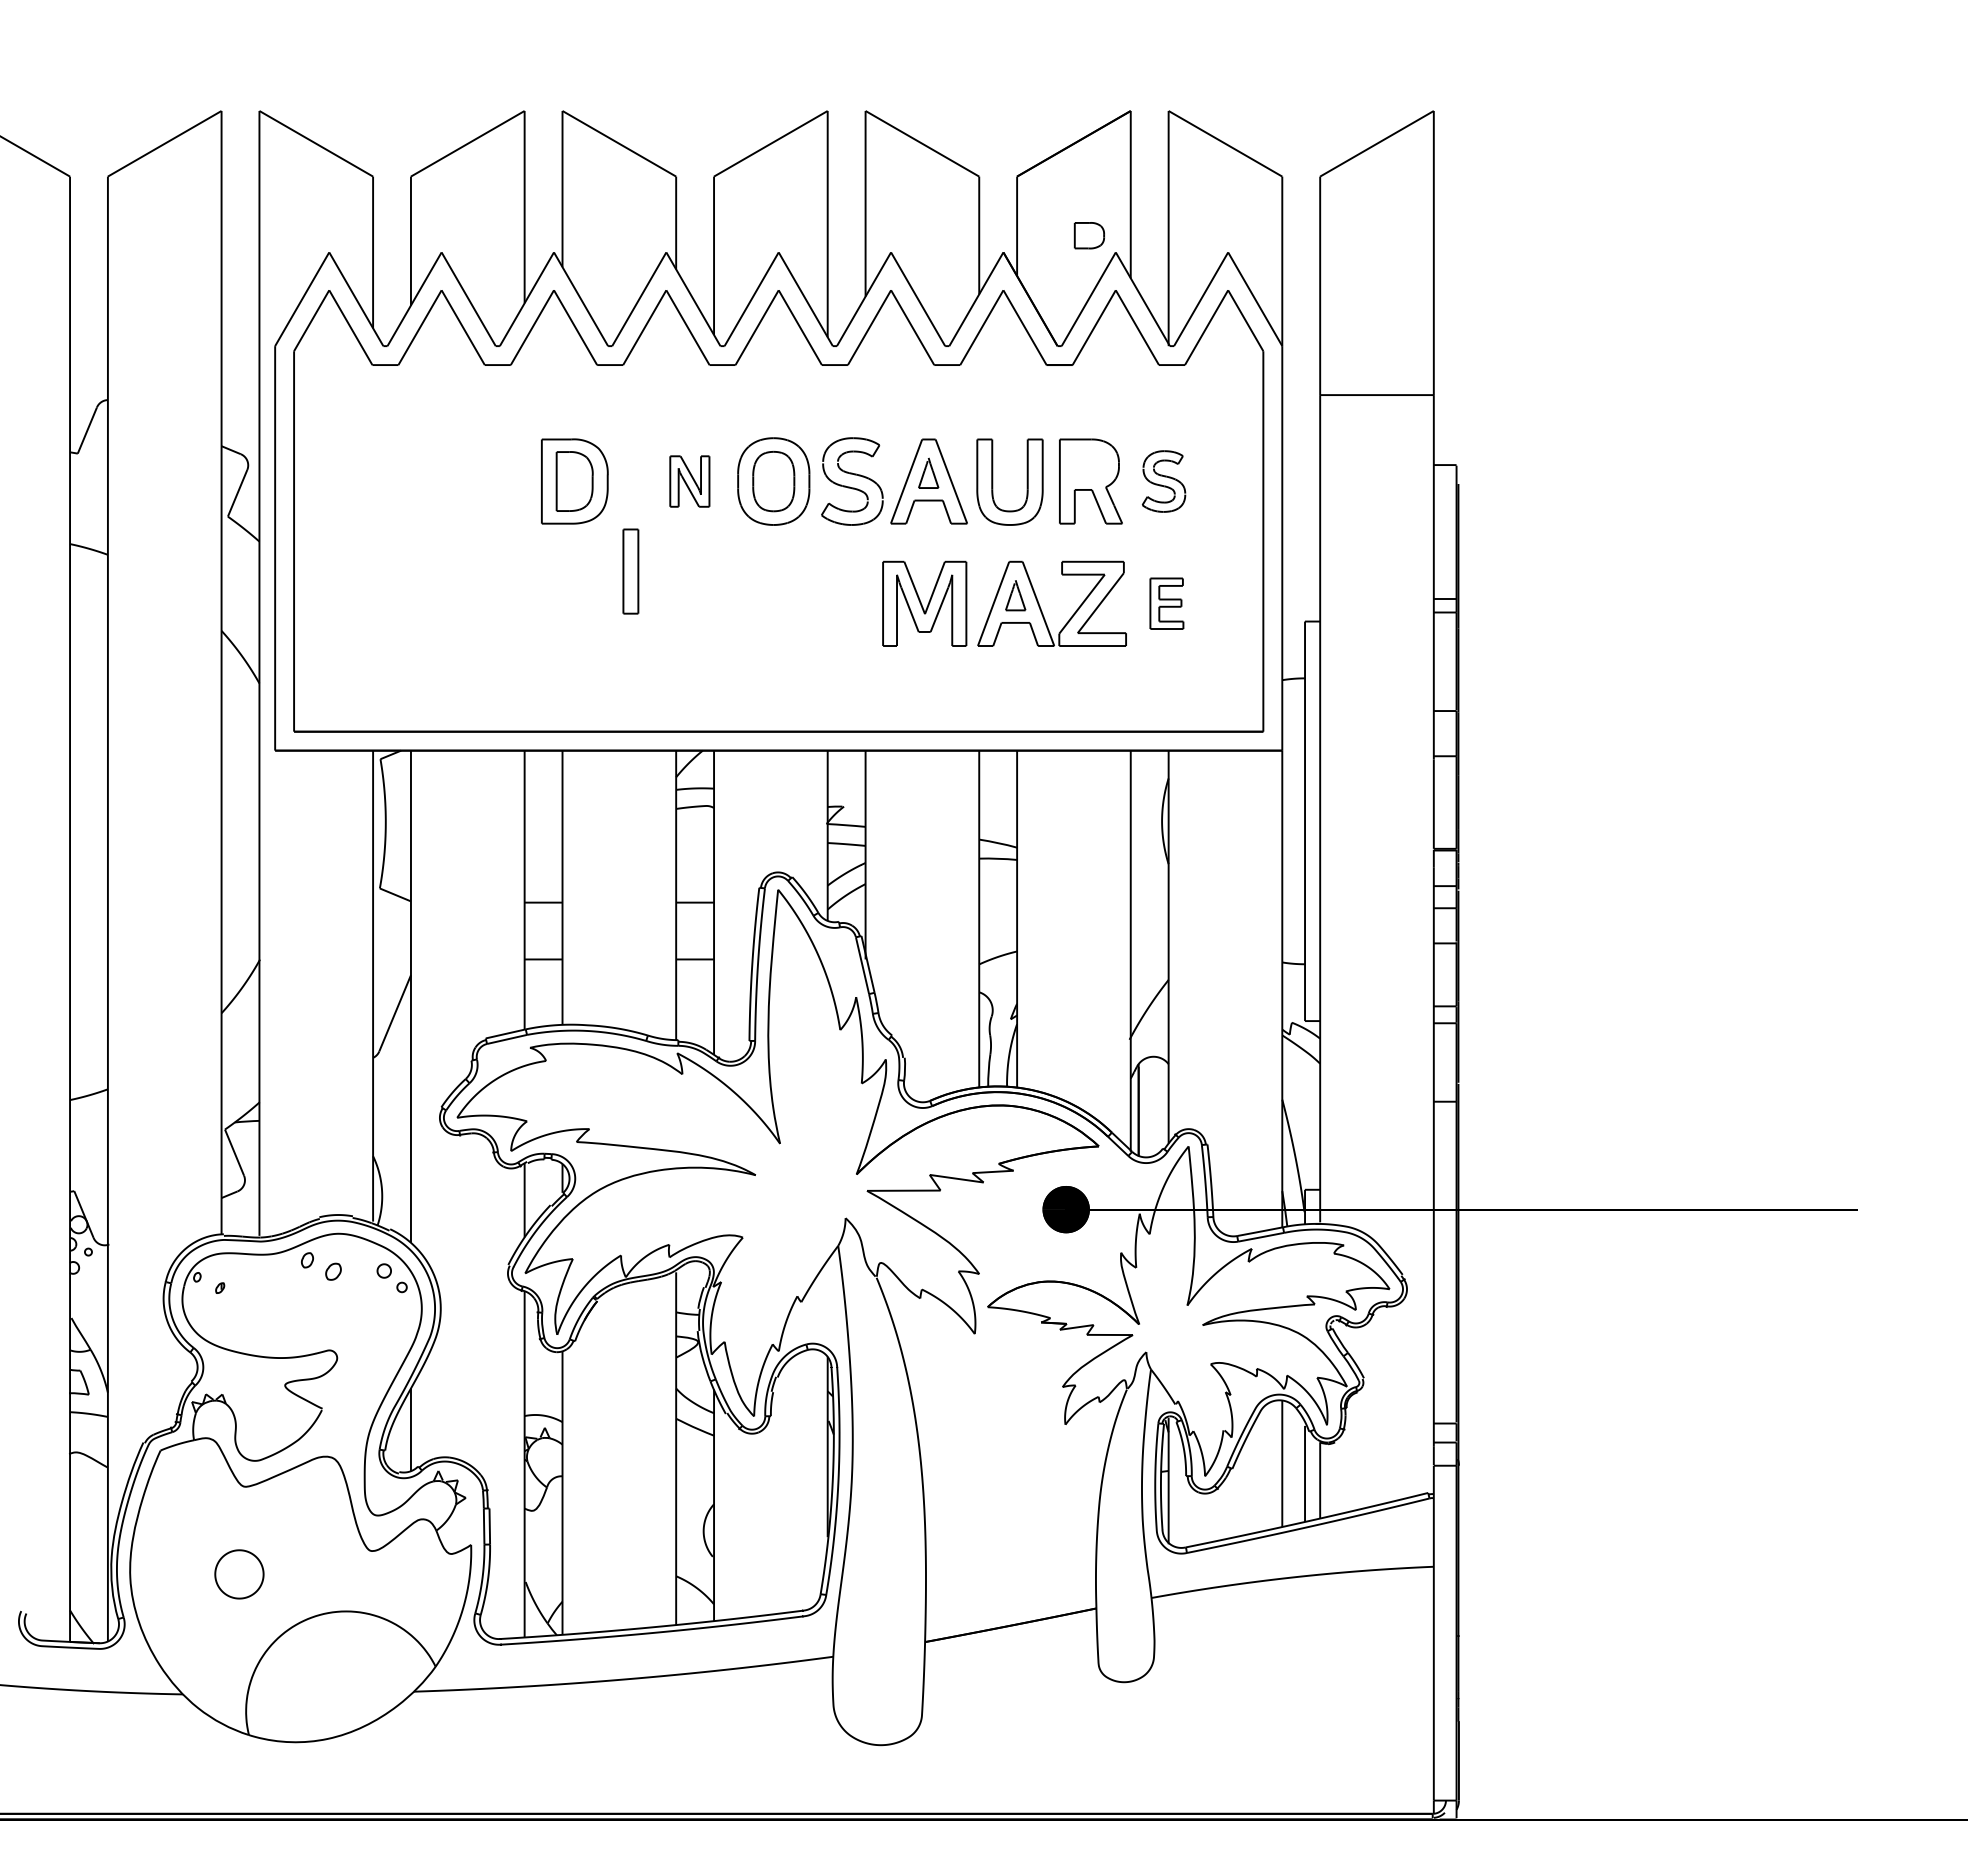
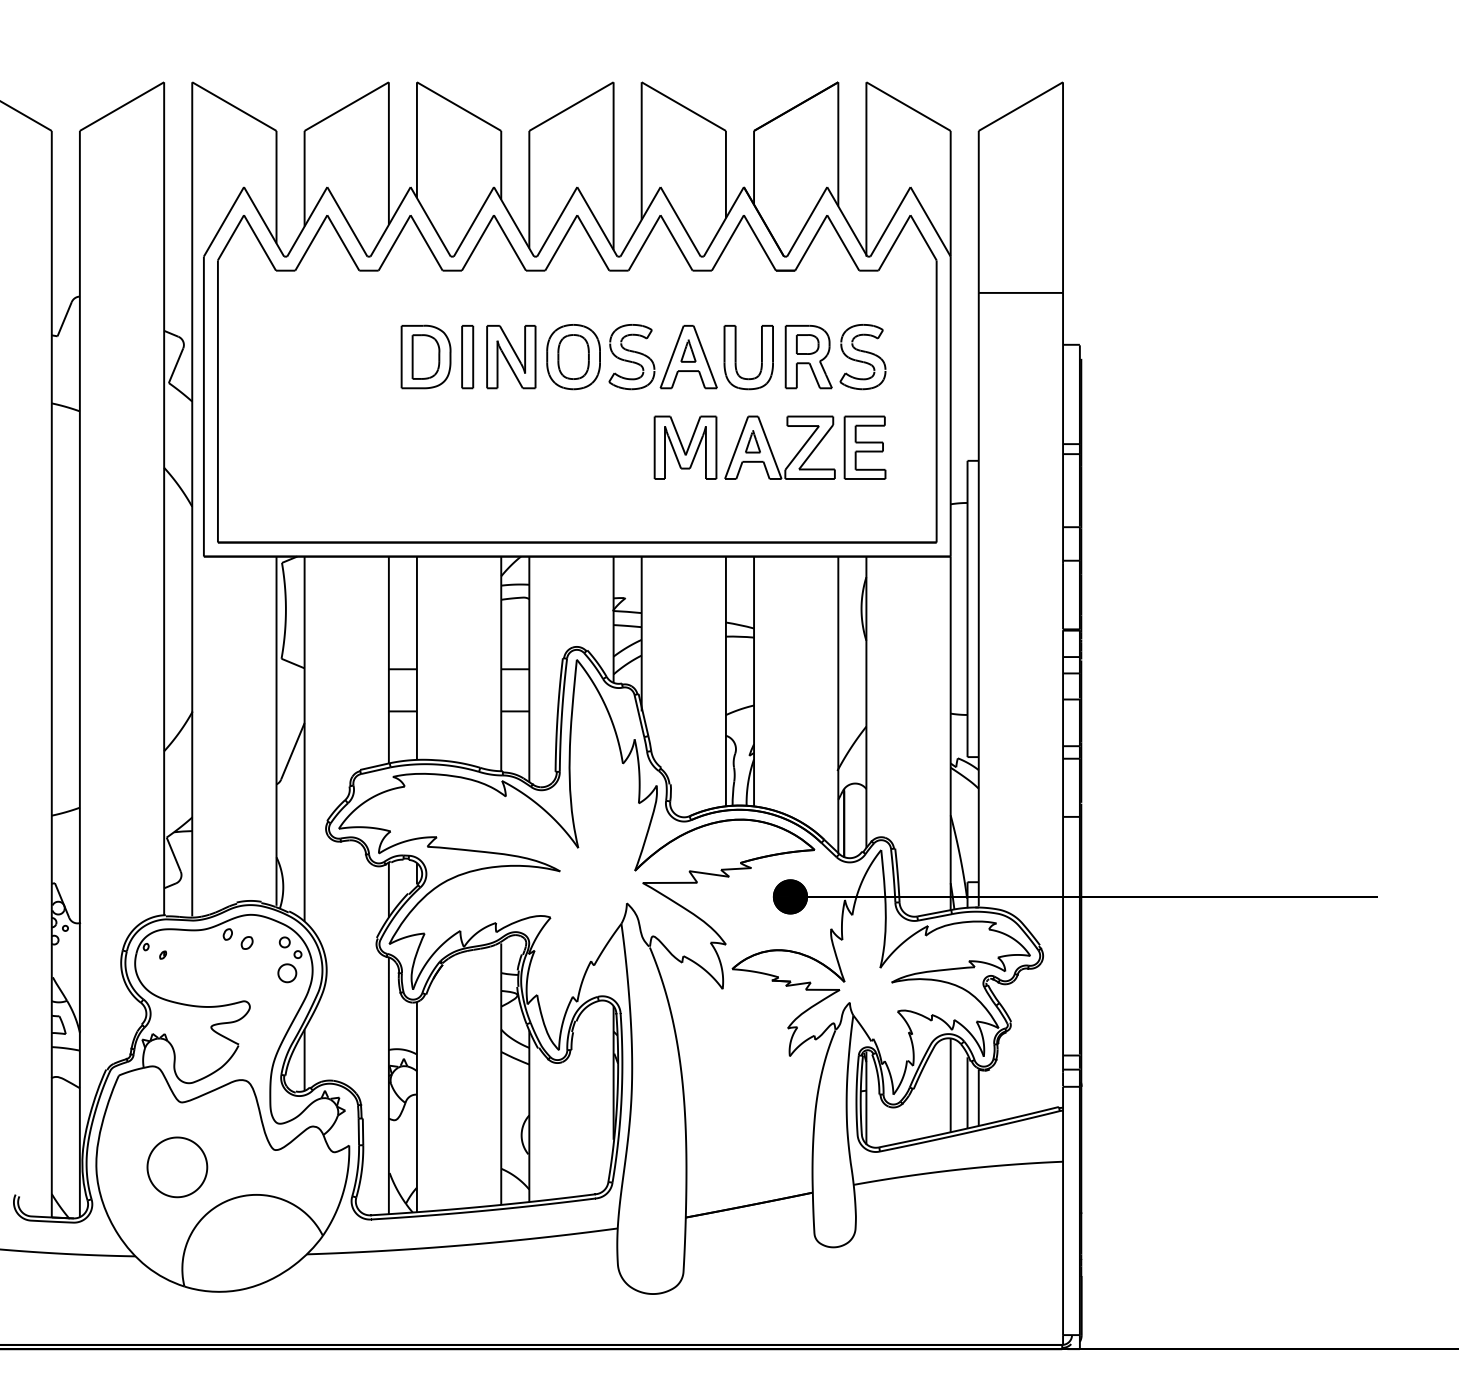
part: (1088, 235) -> (806, 344), moved
part: (689, 481) -> (511, 357), size x1.67
part: (1163, 481) -> (862, 357), size x1.43
part: (630, 571) -> (467, 357), moved
part: (1166, 603) -> (864, 447), size x1.67
part: (387, 1312) -> (287, 973), added
part: (239, 1574) -> (177, 1167), size x1.67

